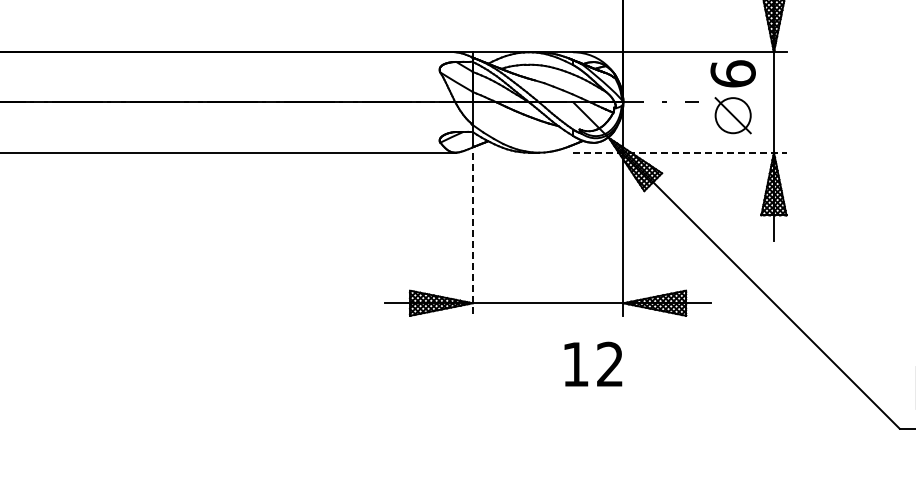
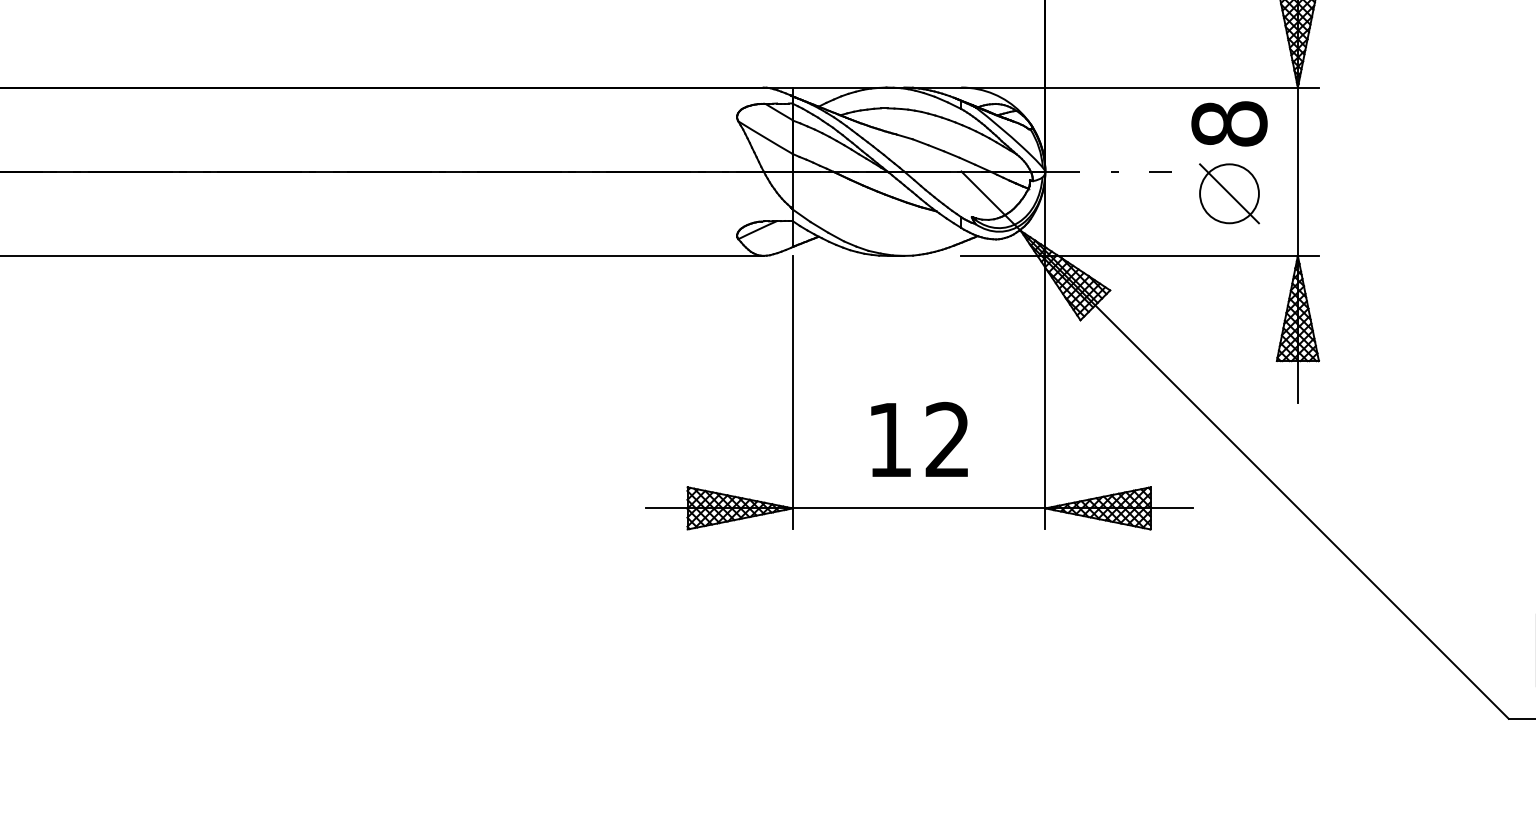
text: (732, 73) -> (1228, 123), 6 -> 8
line: (679, 152) -> (1139, 255), dashed -> solid
line: (472, 234) -> (792, 393), dashed -> solid
text: (593, 363) -> (919, 438), moved

